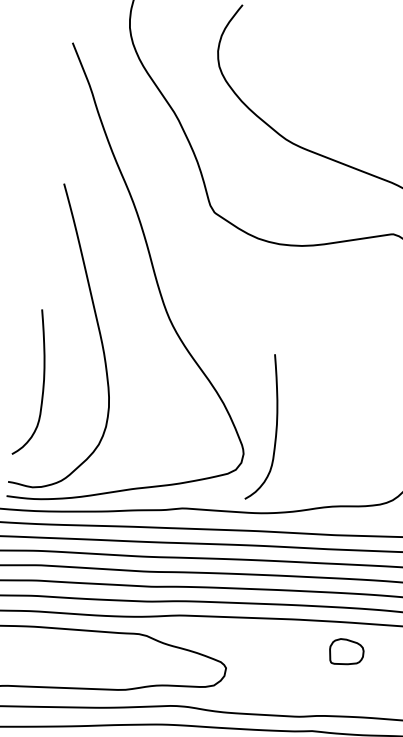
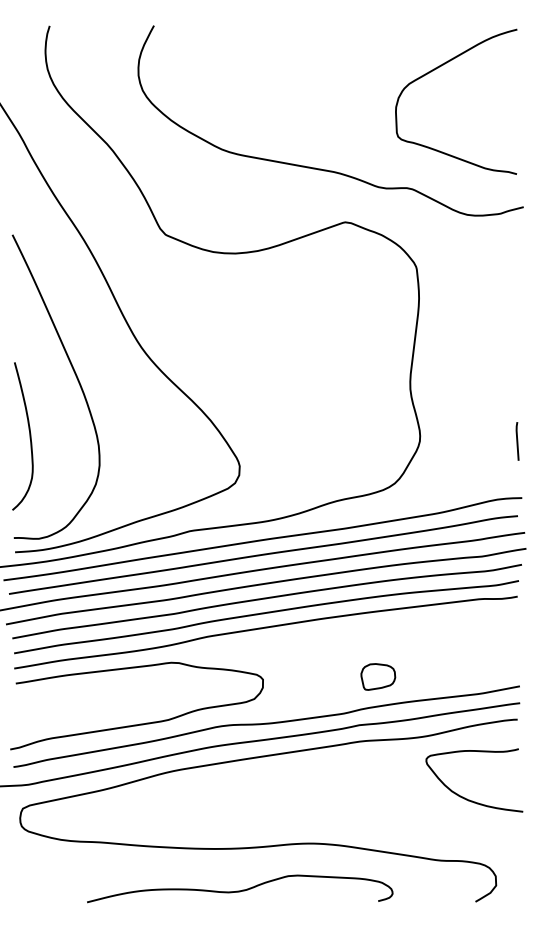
curve: (275, 429) -> (266, 436), removed
part: (346, 652) -> (378, 676), moved

